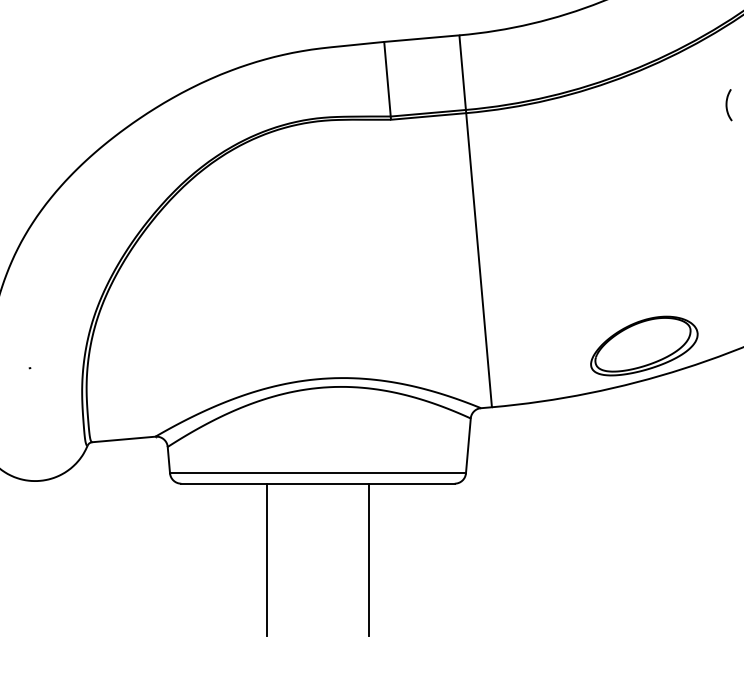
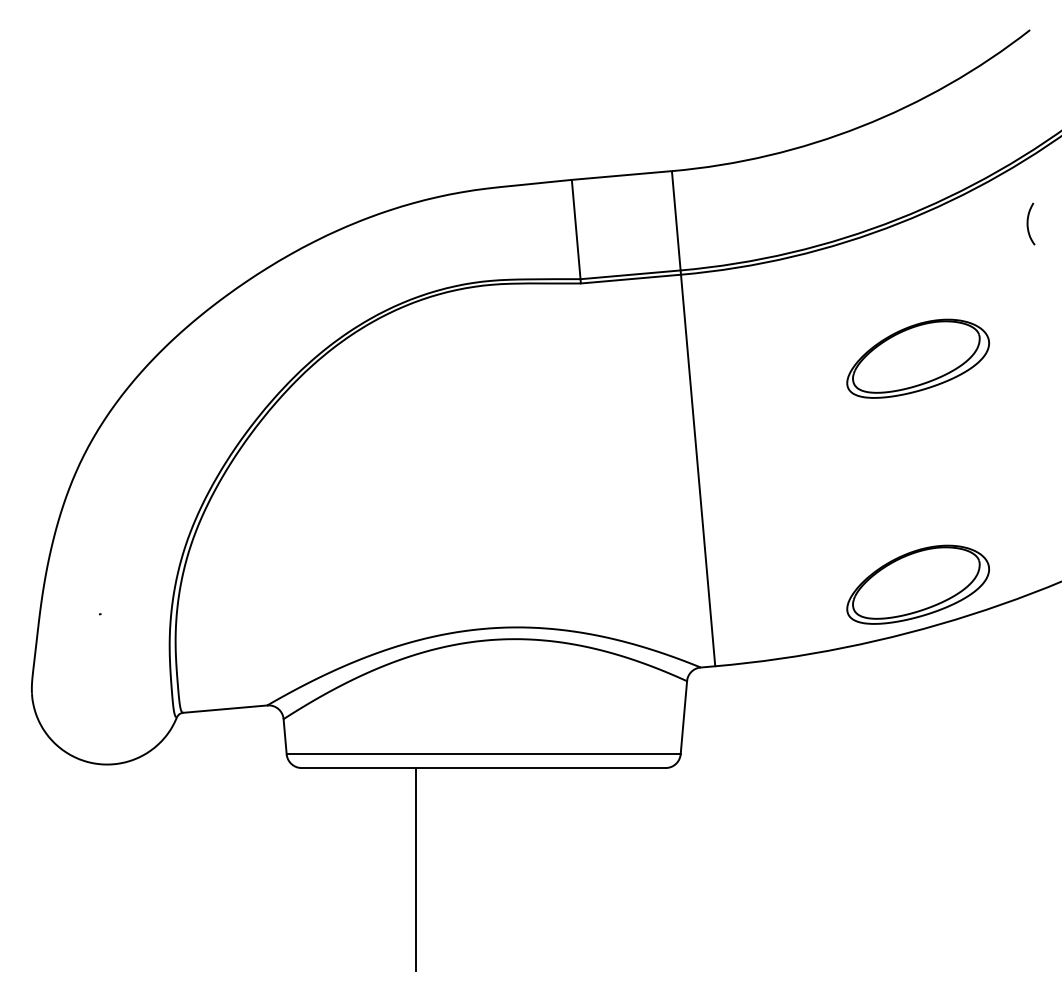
curve: (727, 104) -> (1028, 223), moved
part: (644, 176) -> (918, 358), added
line: (368, 559) -> (551, 869), removed

